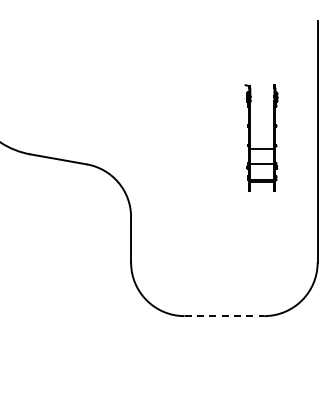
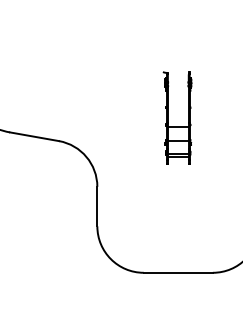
part: (250, 137) -> (168, 117), moved
line: (224, 316) -> (178, 273), dashed -> solid

